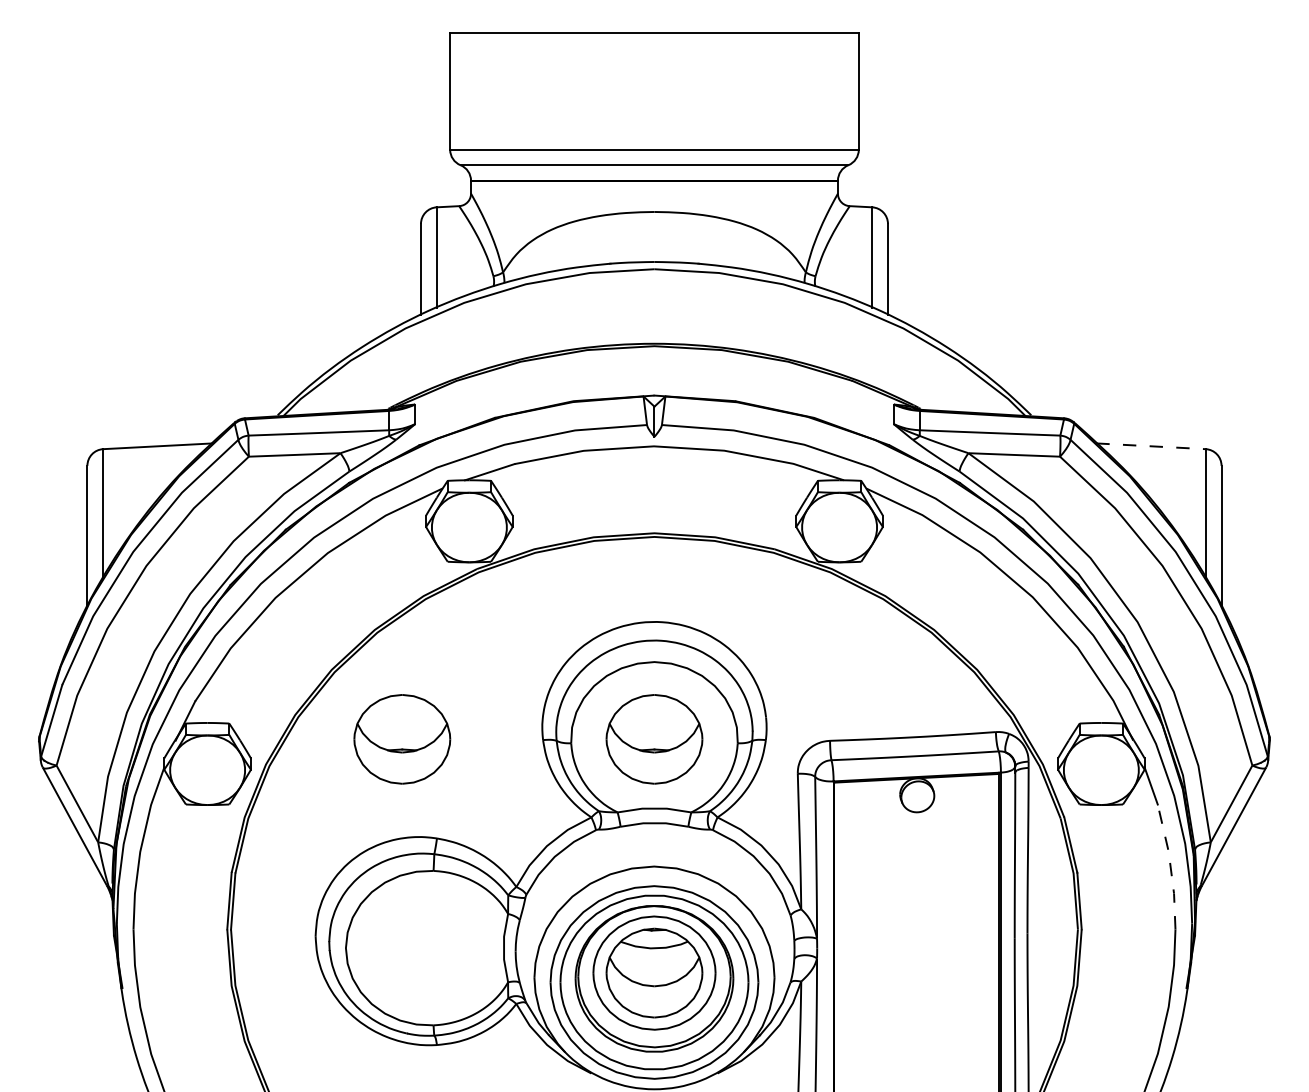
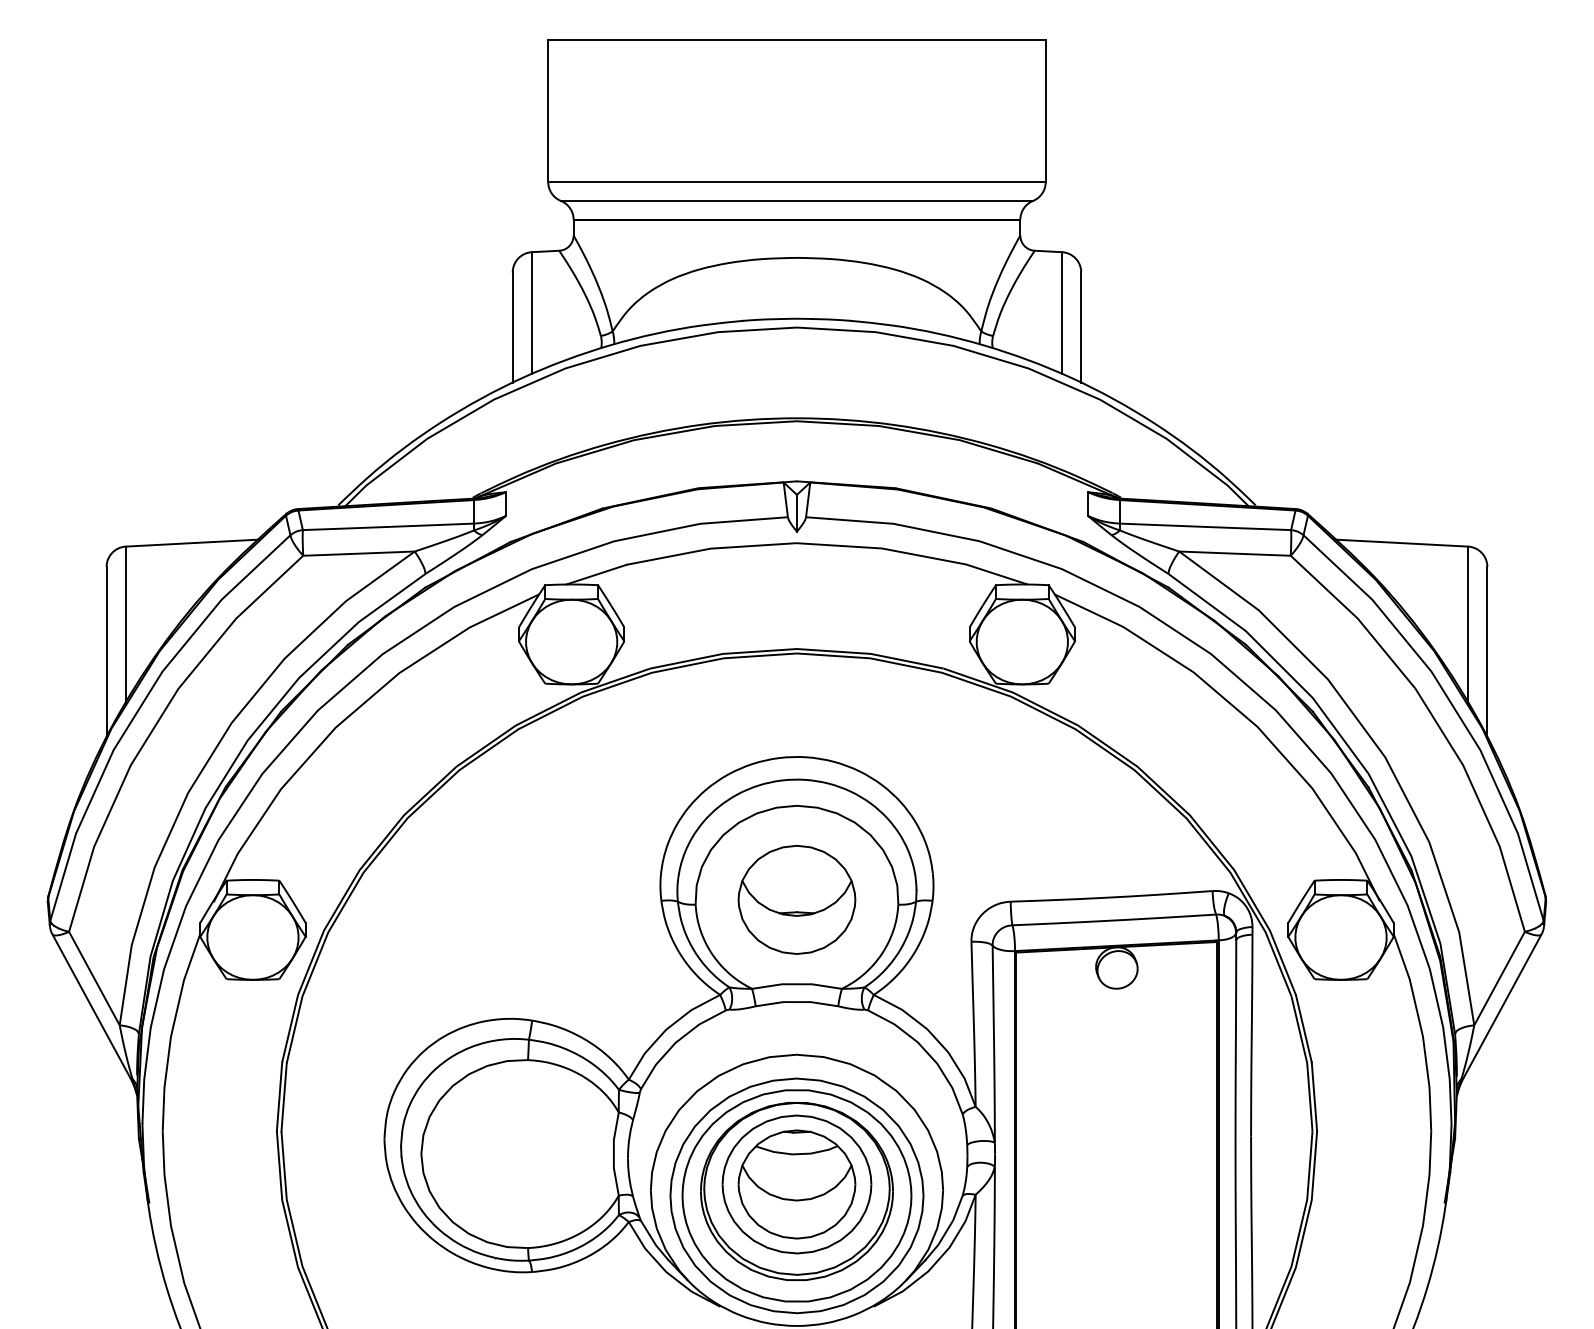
line: (1151, 446) -> (1401, 543), dashed -> solid
part: (401, 739) -> (489, 899), removed
line: (1170, 866) -> (1425, 1054), dashed -> solid

